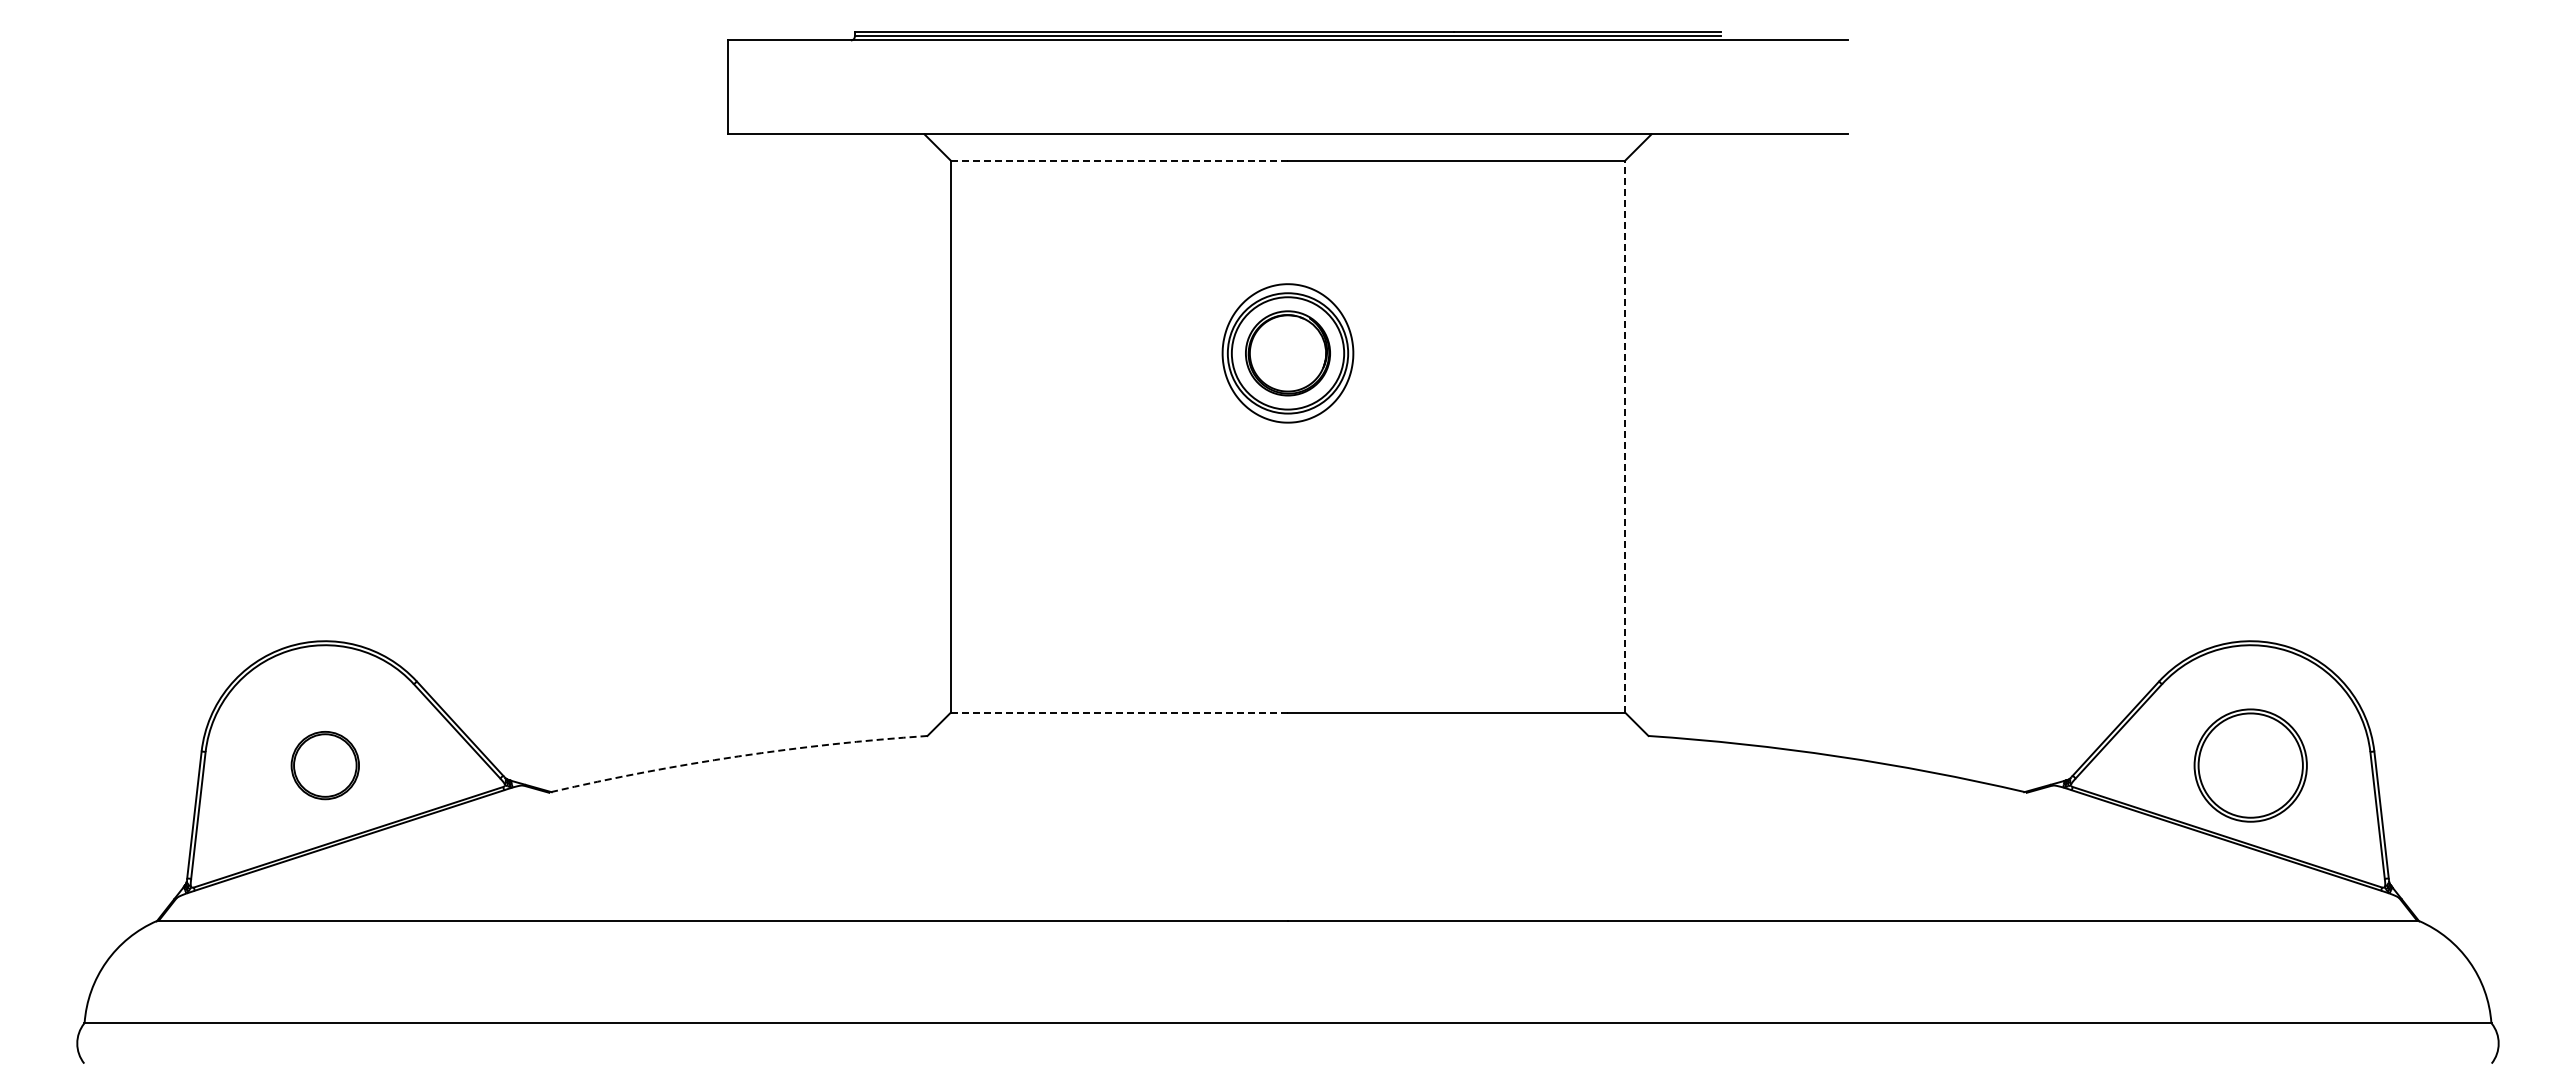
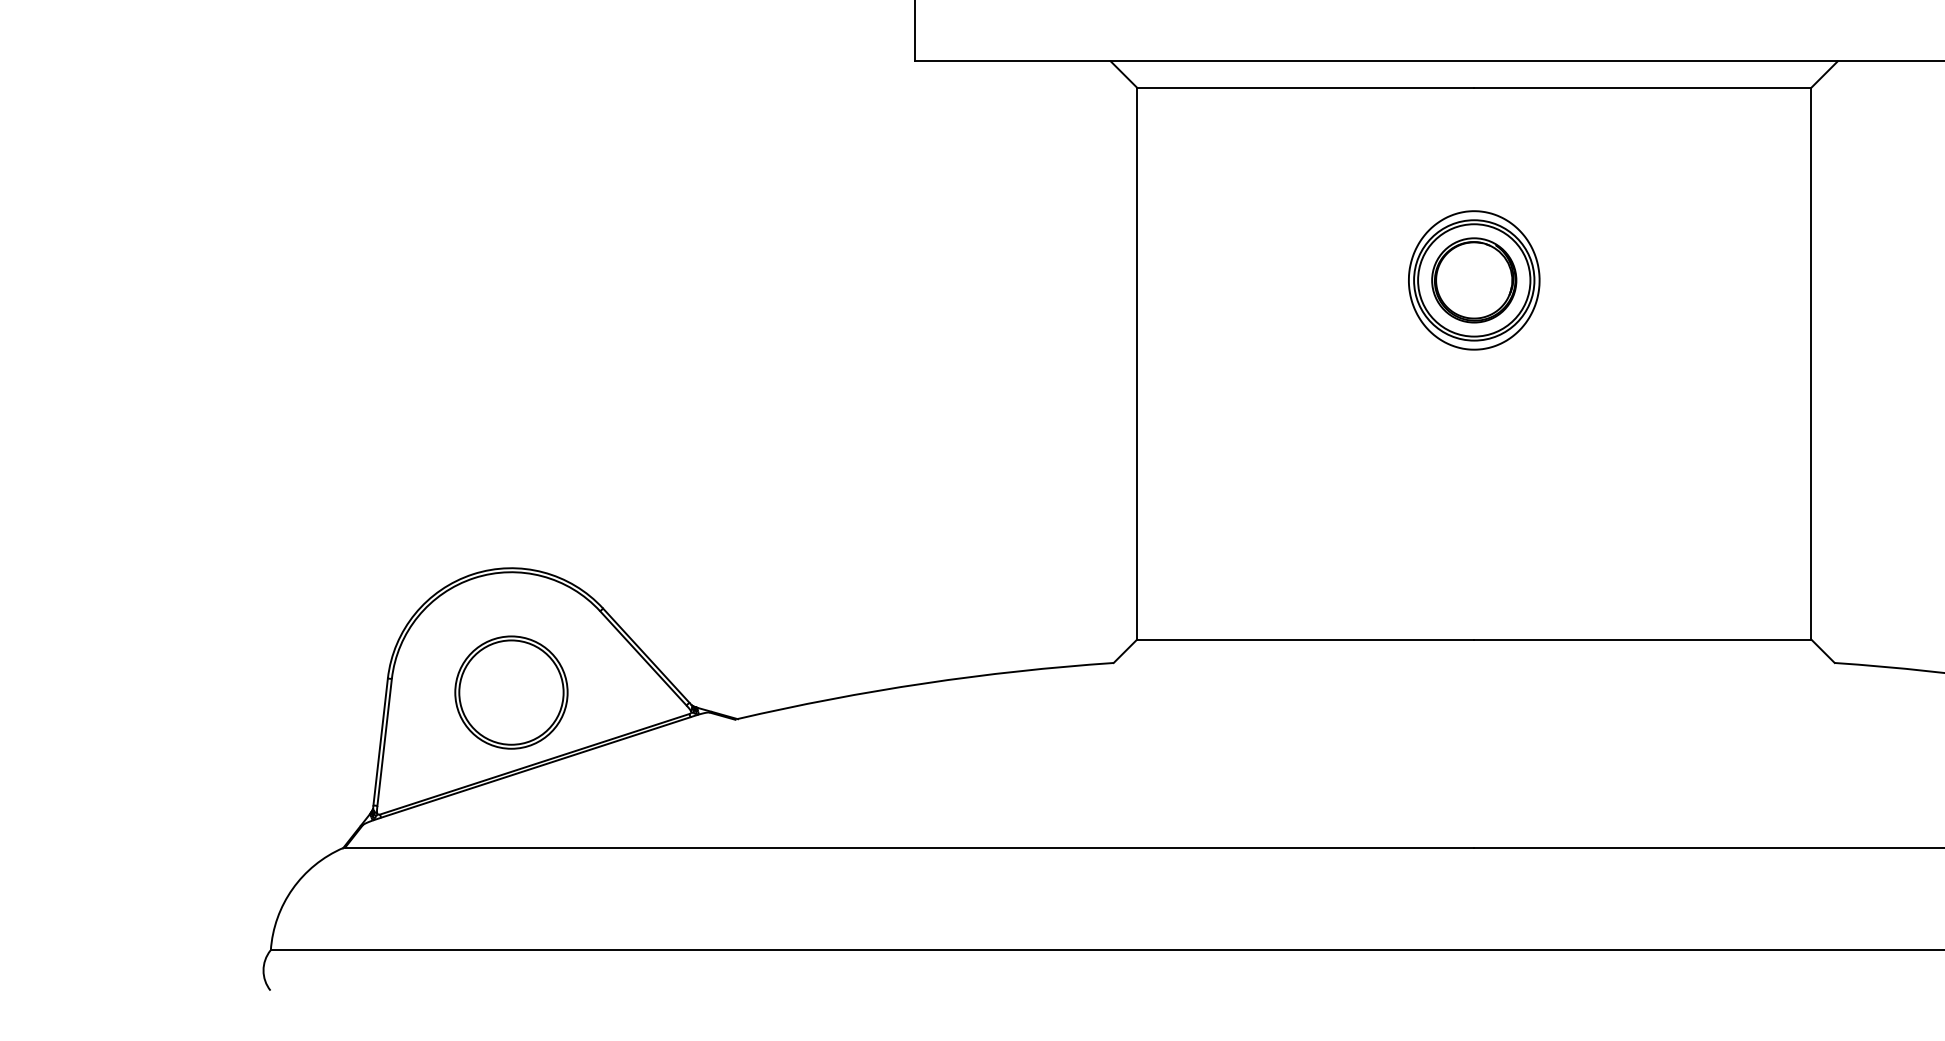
line: (1119, 160) -> (1305, 87), dashed -> solid
line: (1625, 436) -> (1811, 363), dashed -> solid
line: (1119, 712) -> (1305, 639), dashed -> solid
arc: (738, 756) -> (924, 683), dashed -> solid
part: (325, 765) -> (511, 692), size x1.67

